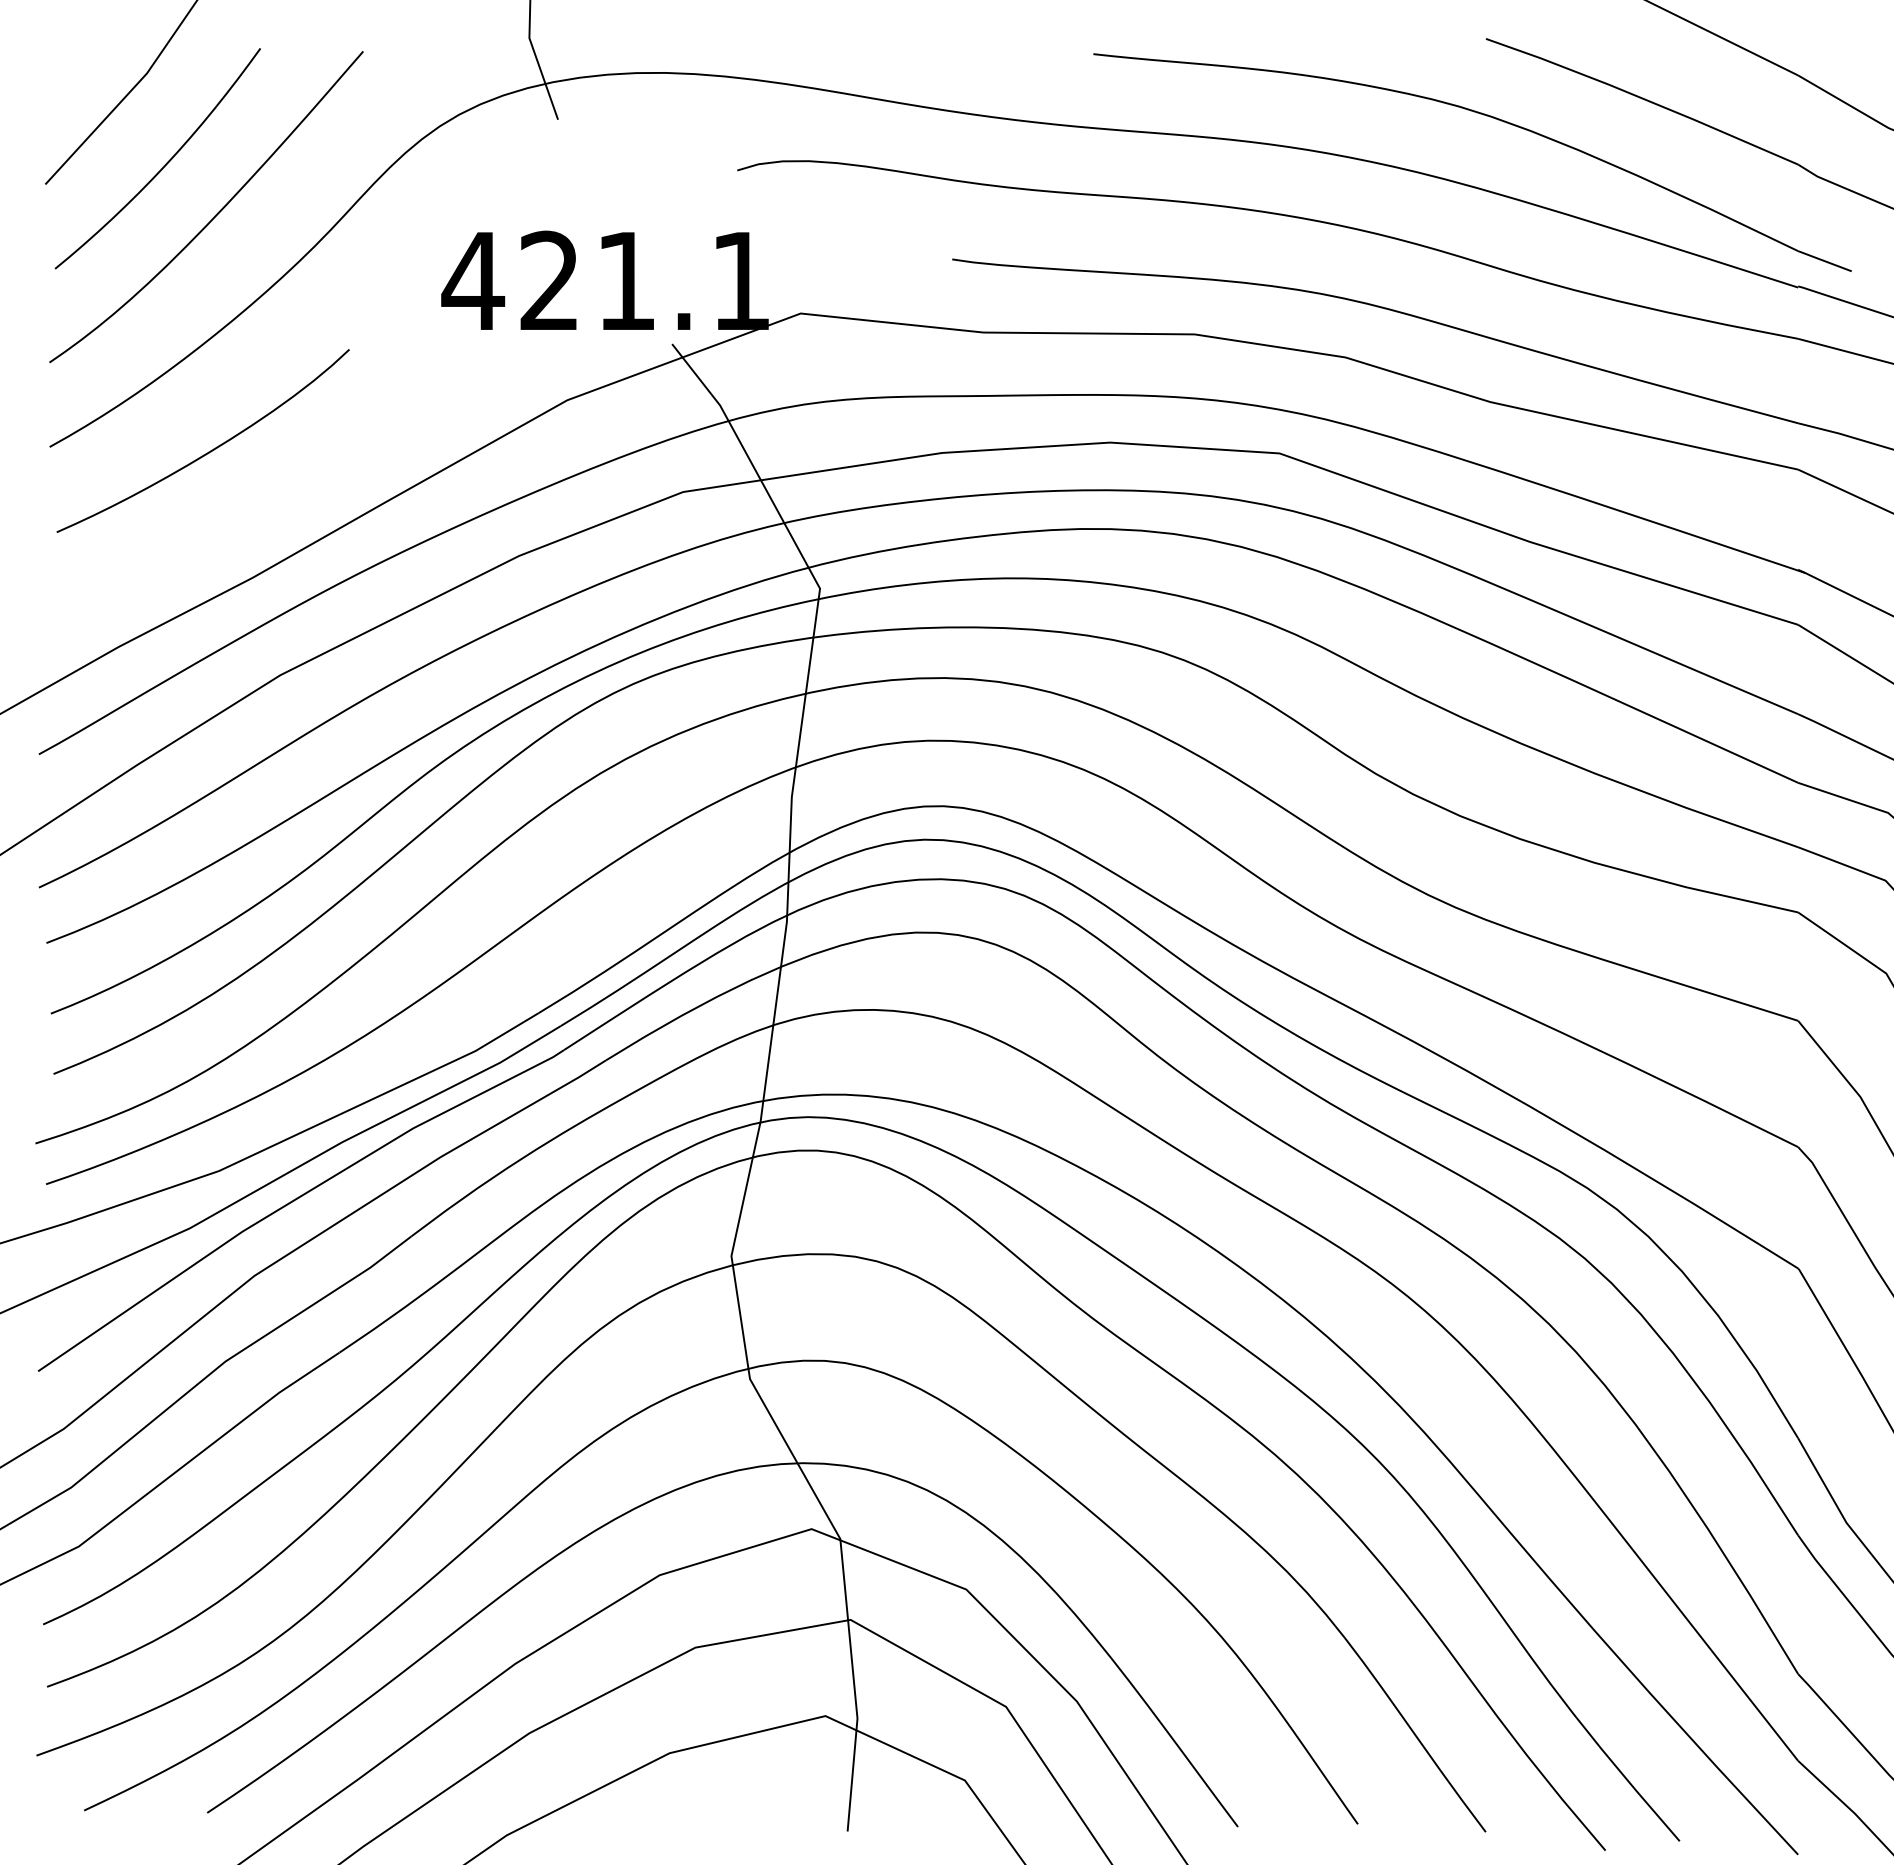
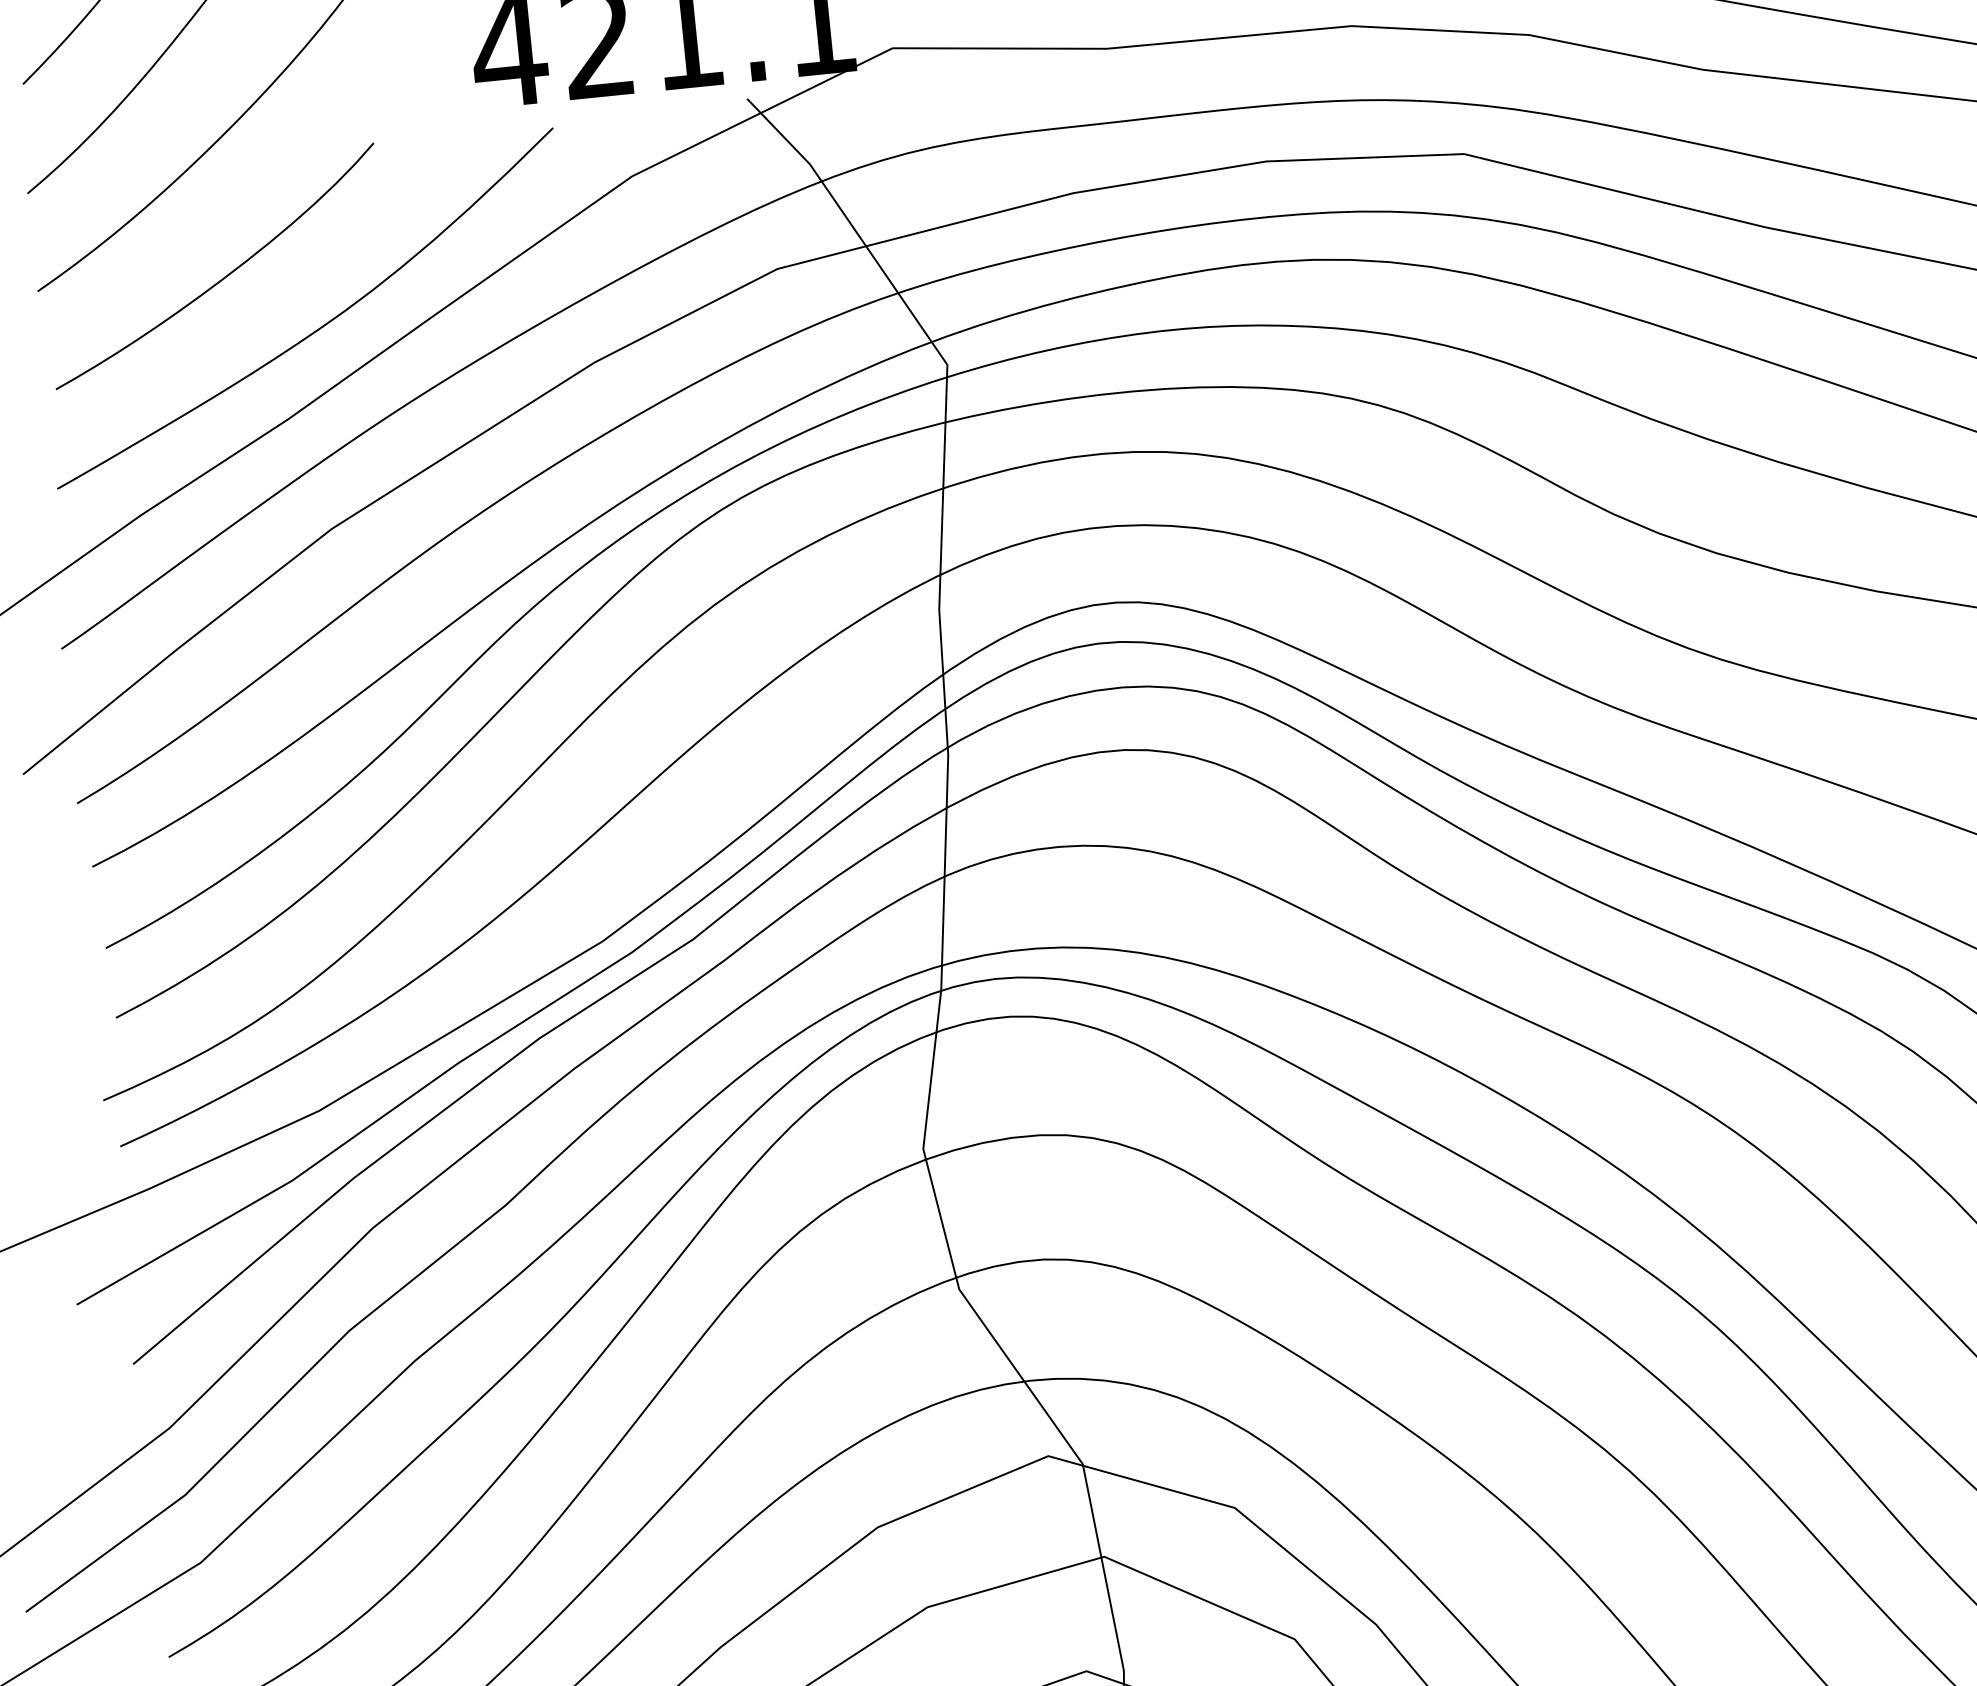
curve: (286, 502) -> (318, 327), added

